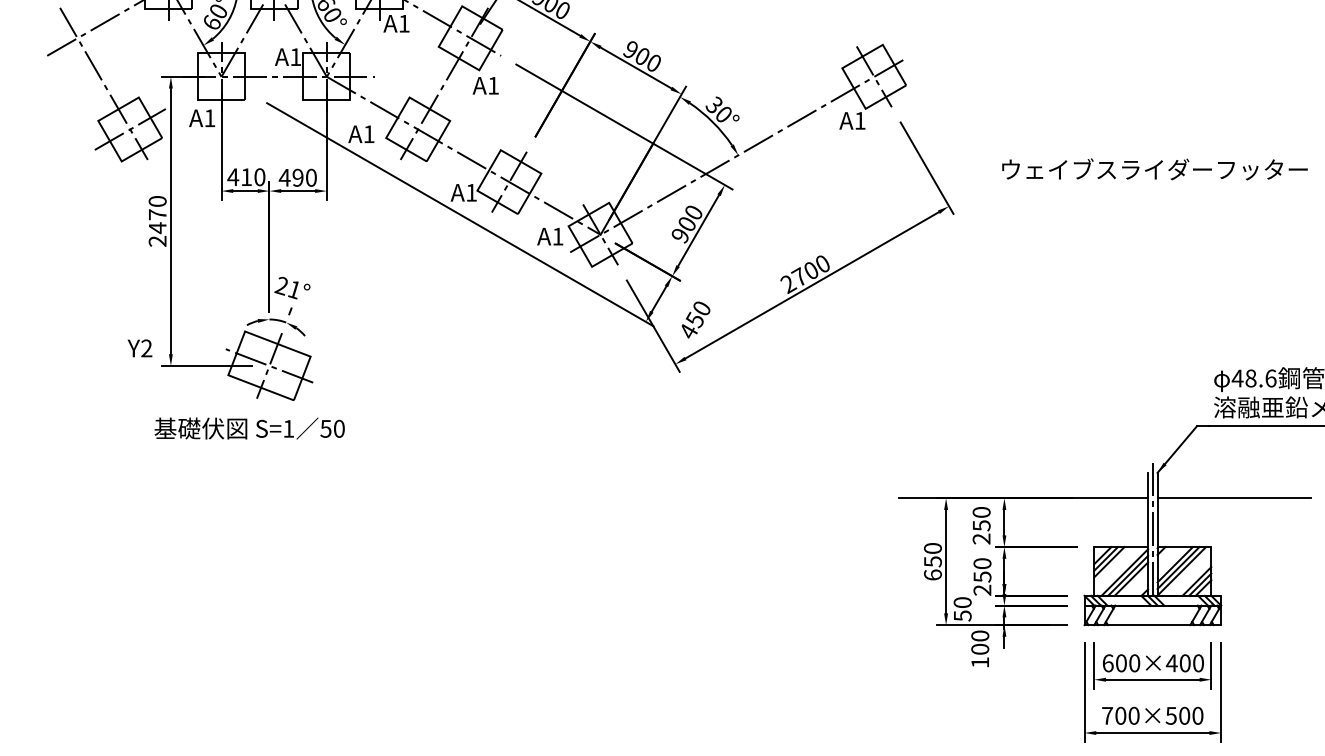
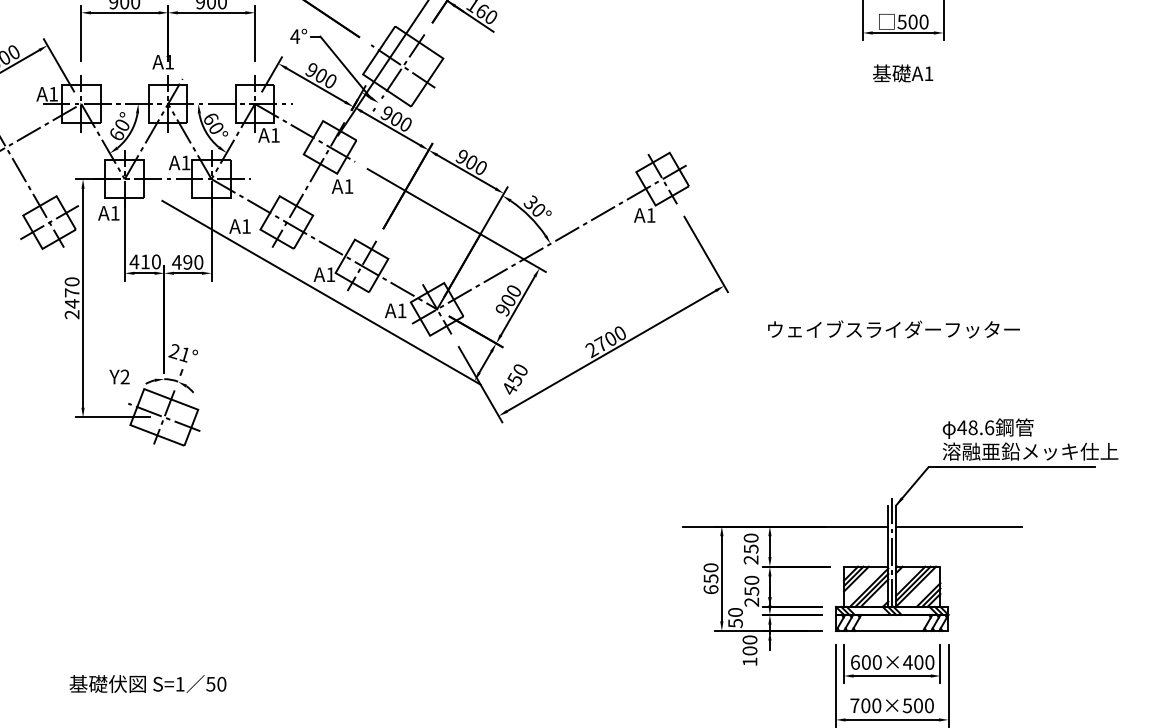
text: (1154, 169) -> (893, 329), moved
text: (139, 347) -> (119, 376), moved
text: (249, 427) -> (147, 683), moved

